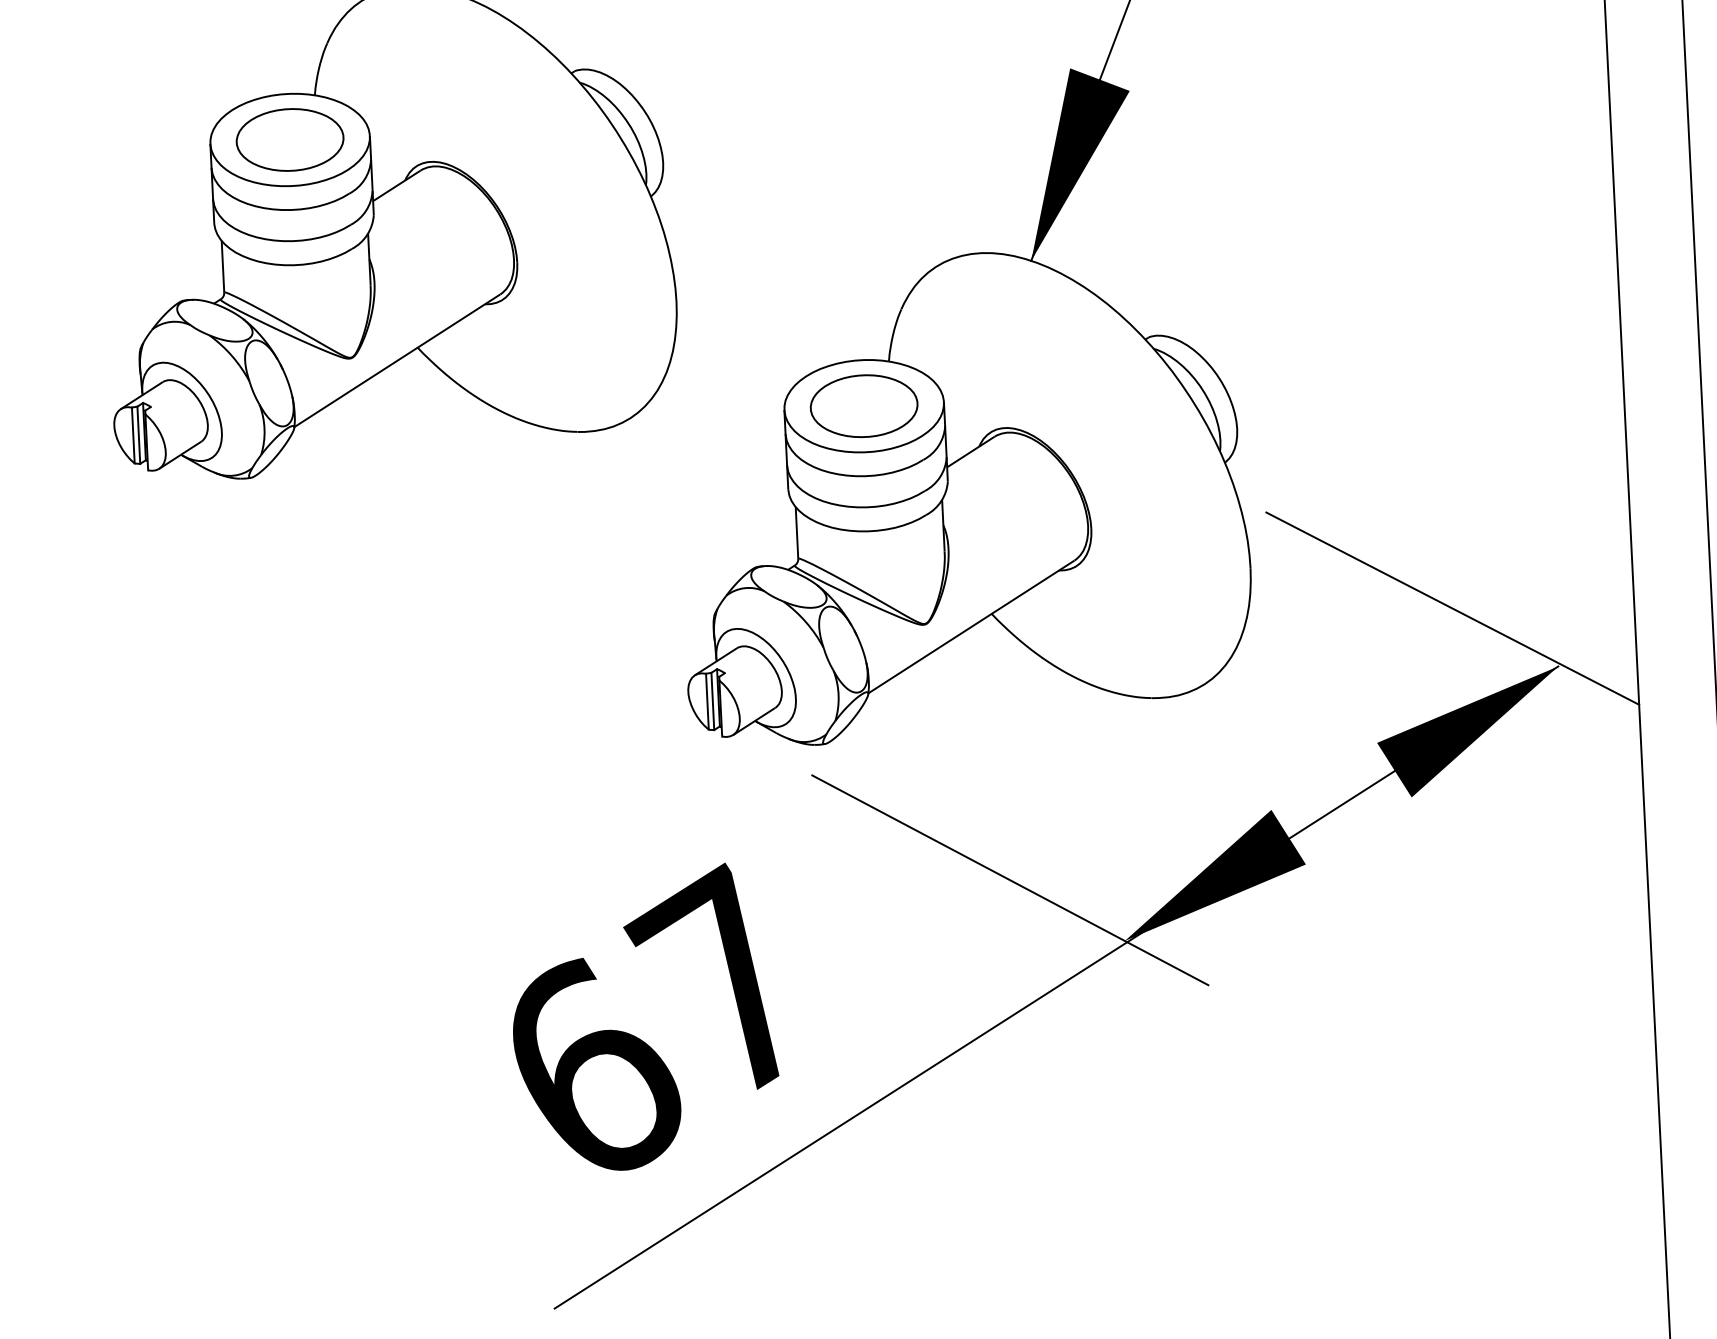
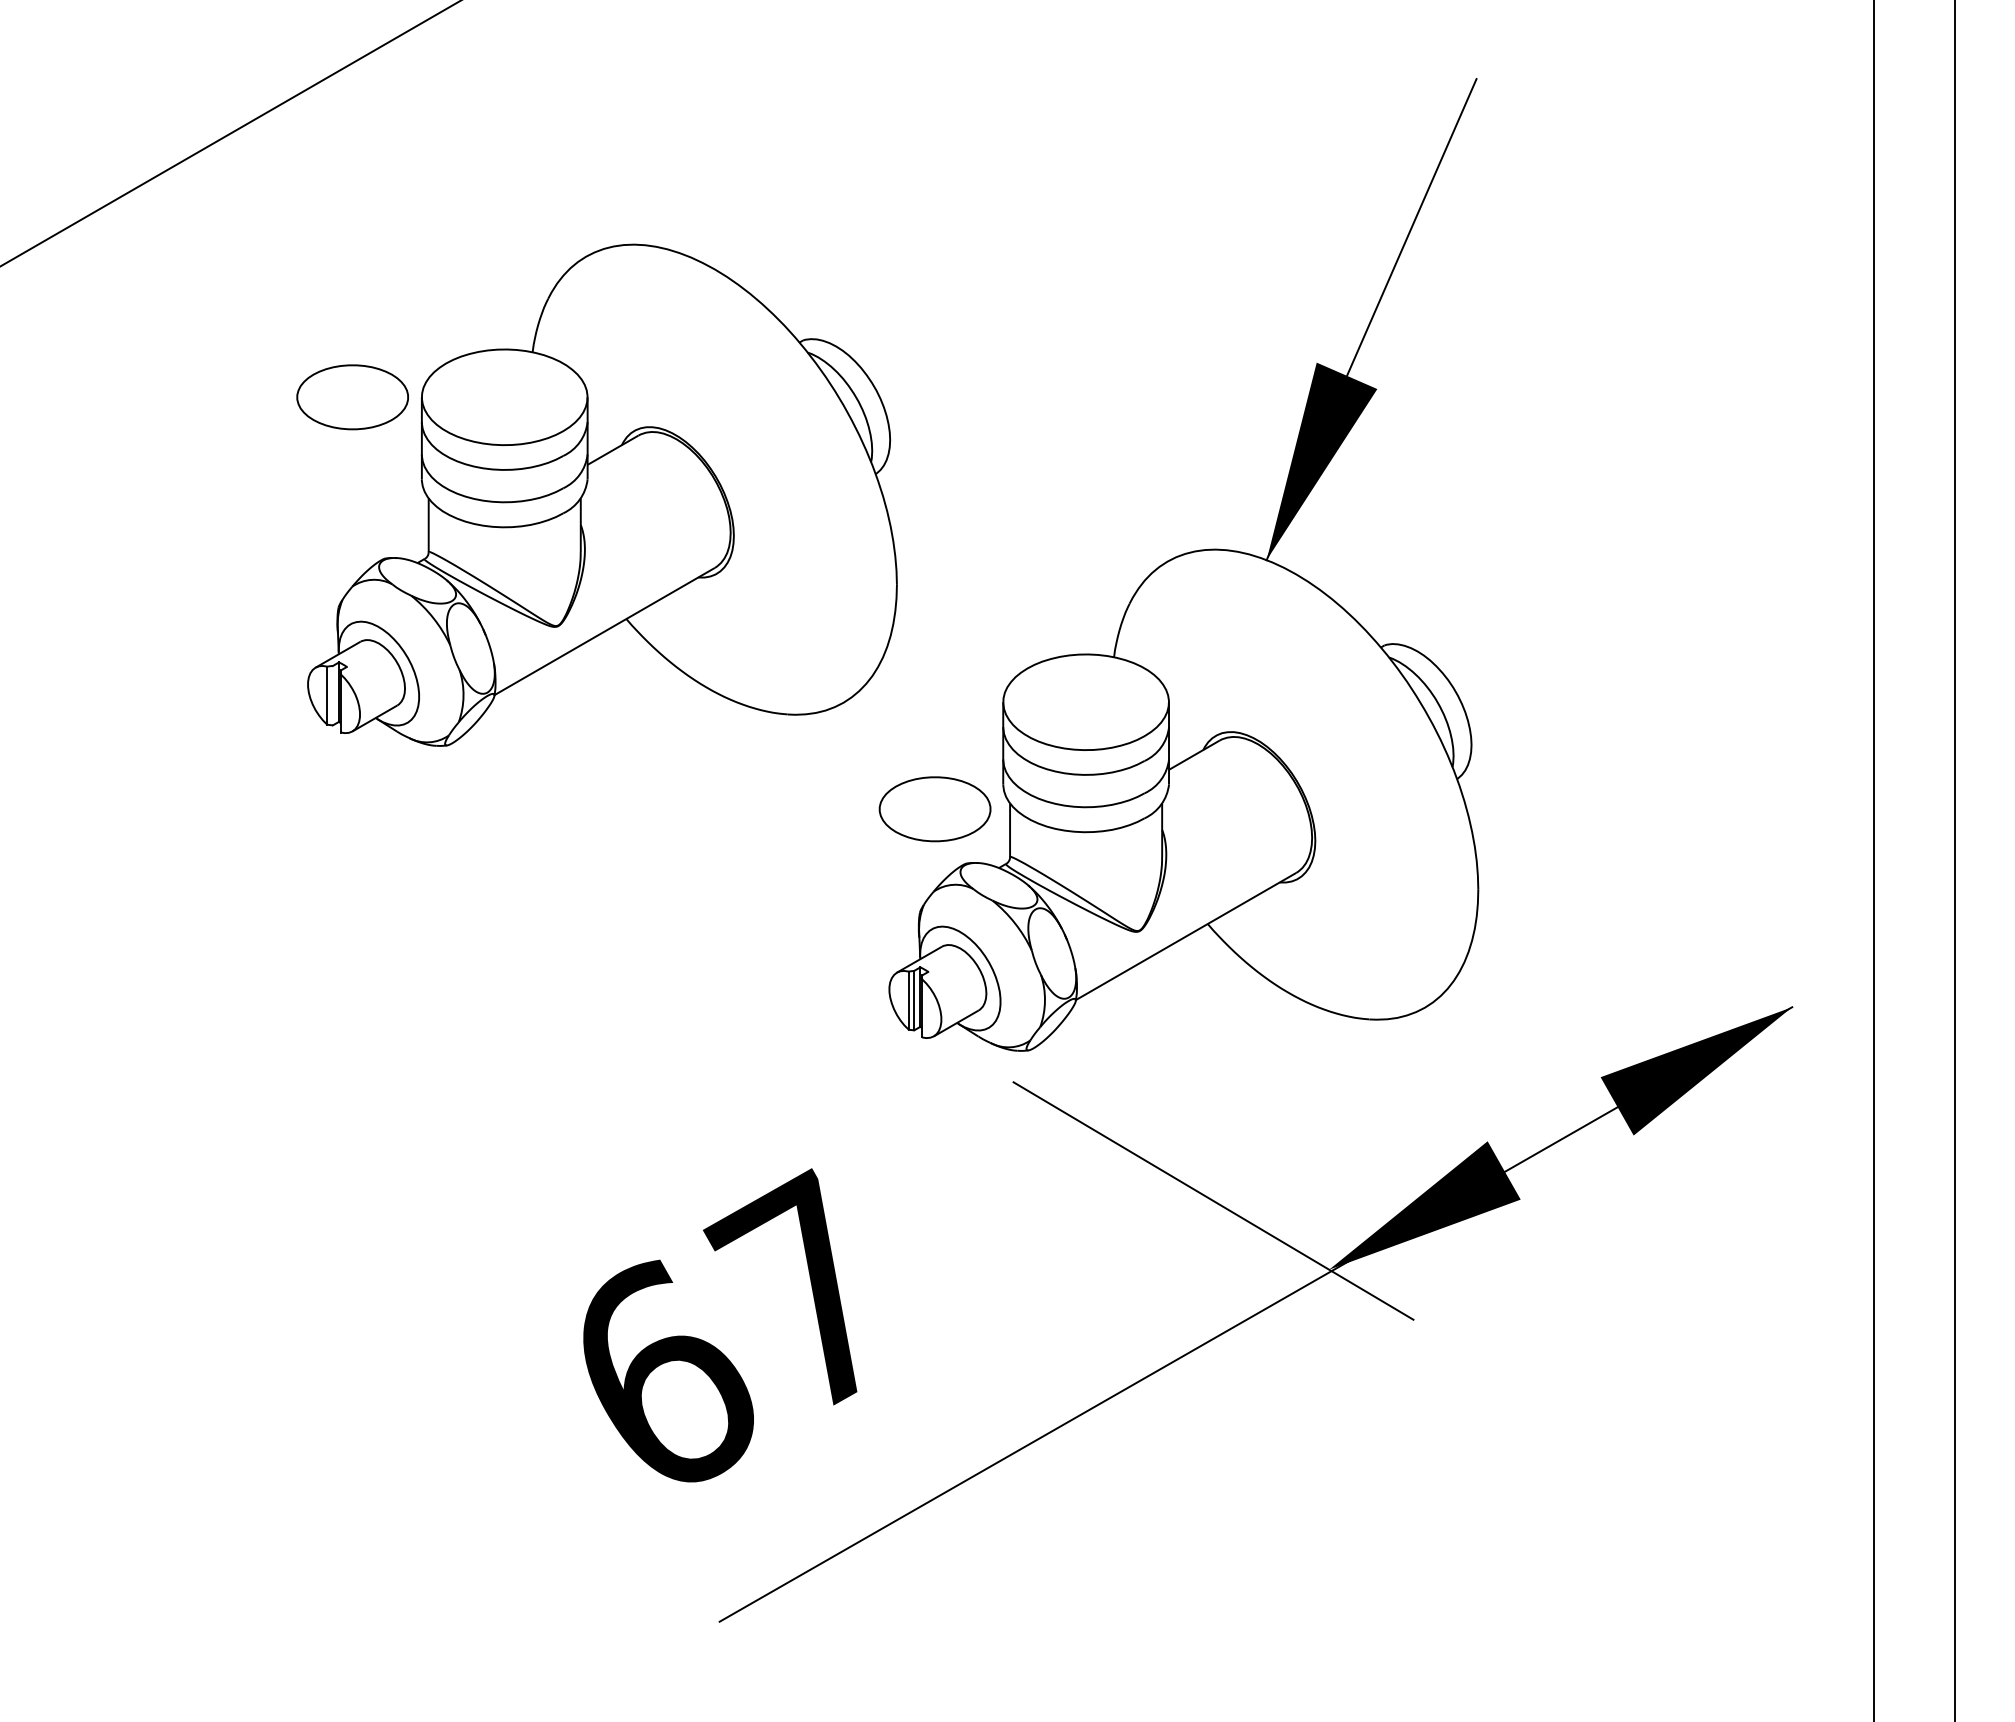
part: (289, 140) -> (352, 397), moved
part: (863, 406) -> (934, 809), moved
line: (138, 435) -> (332, 695), removed
line: (1452, 608) -> (1685, 941), removed
text: (644, 1018) -> (720, 1325), moved

